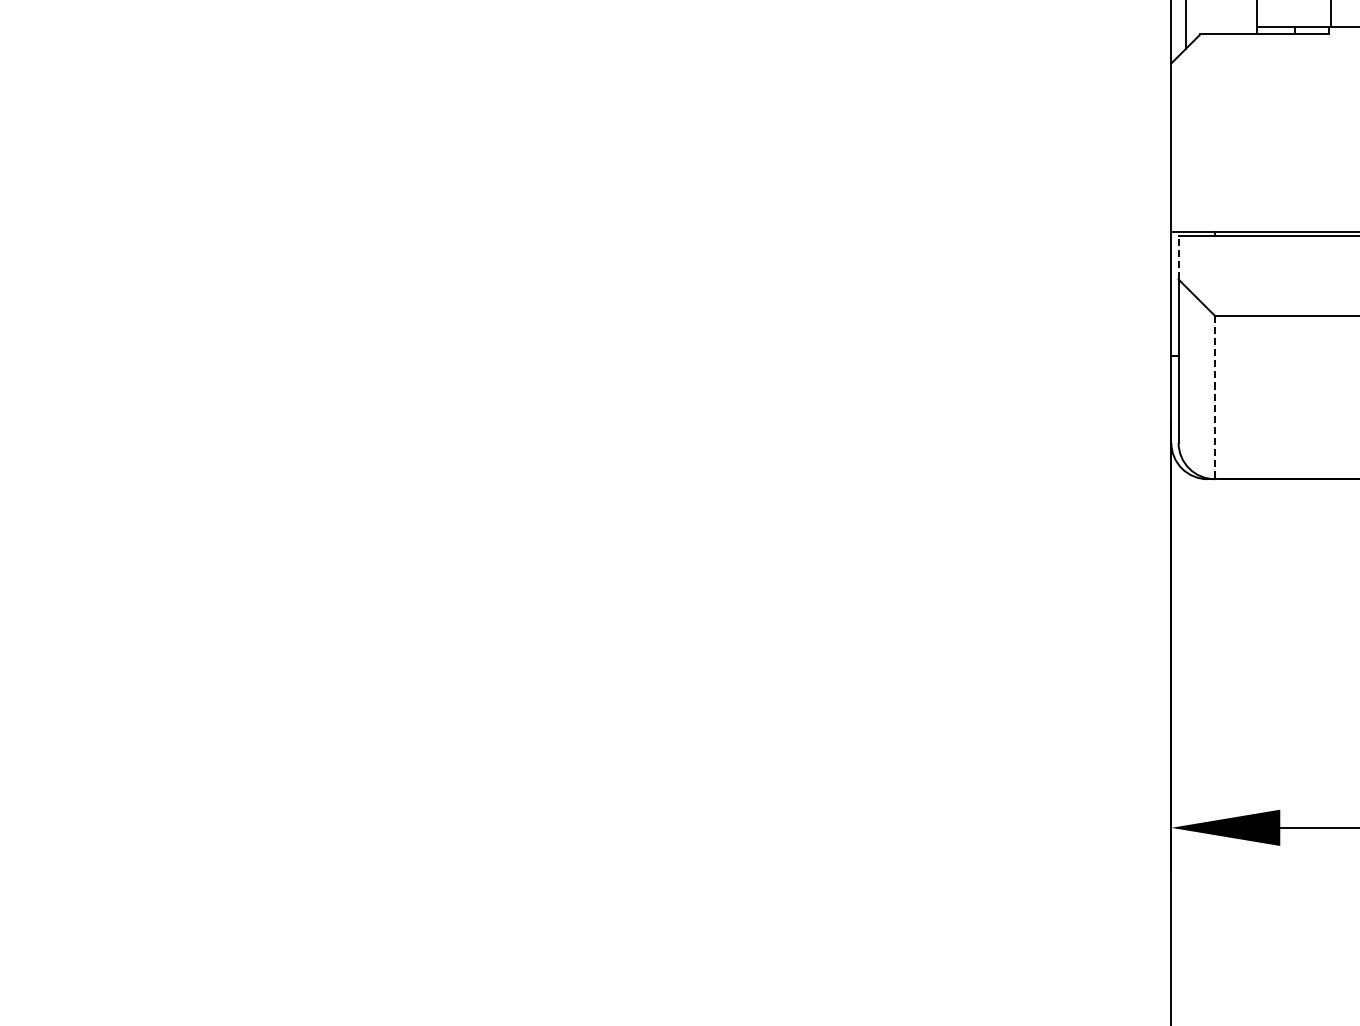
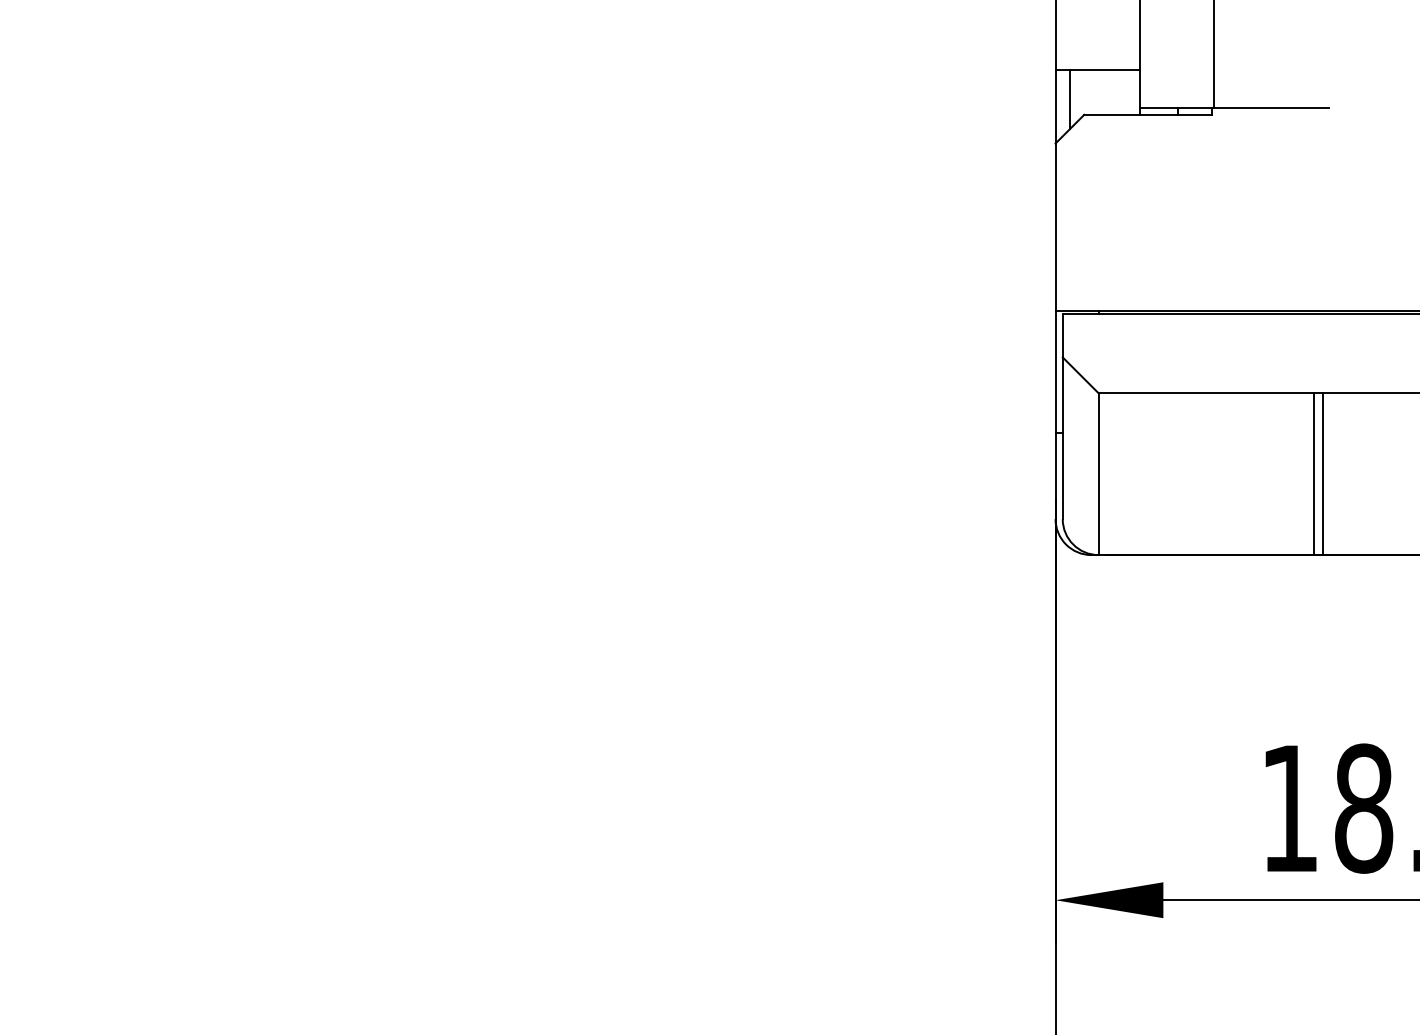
line: (1178, 257) -> (1062, 335), dashed -> solid
line: (1214, 397) -> (1098, 474), dashed -> solid

